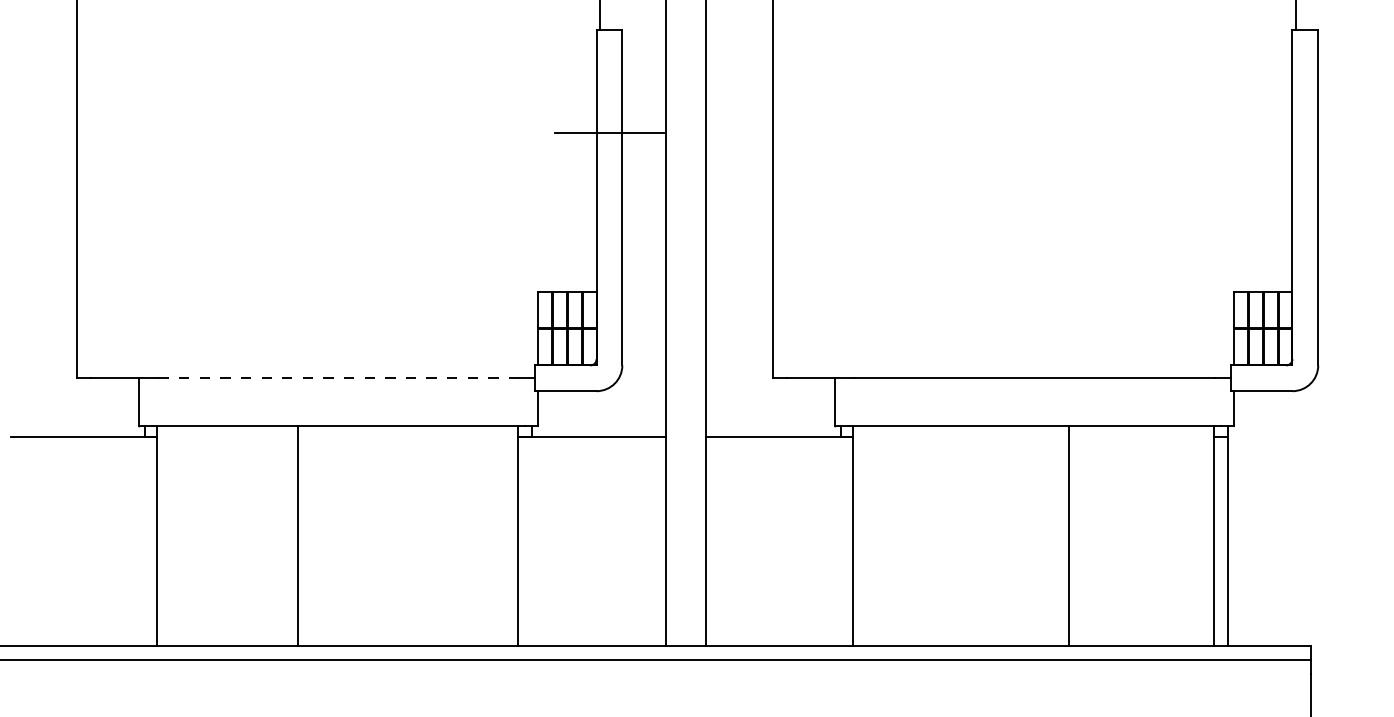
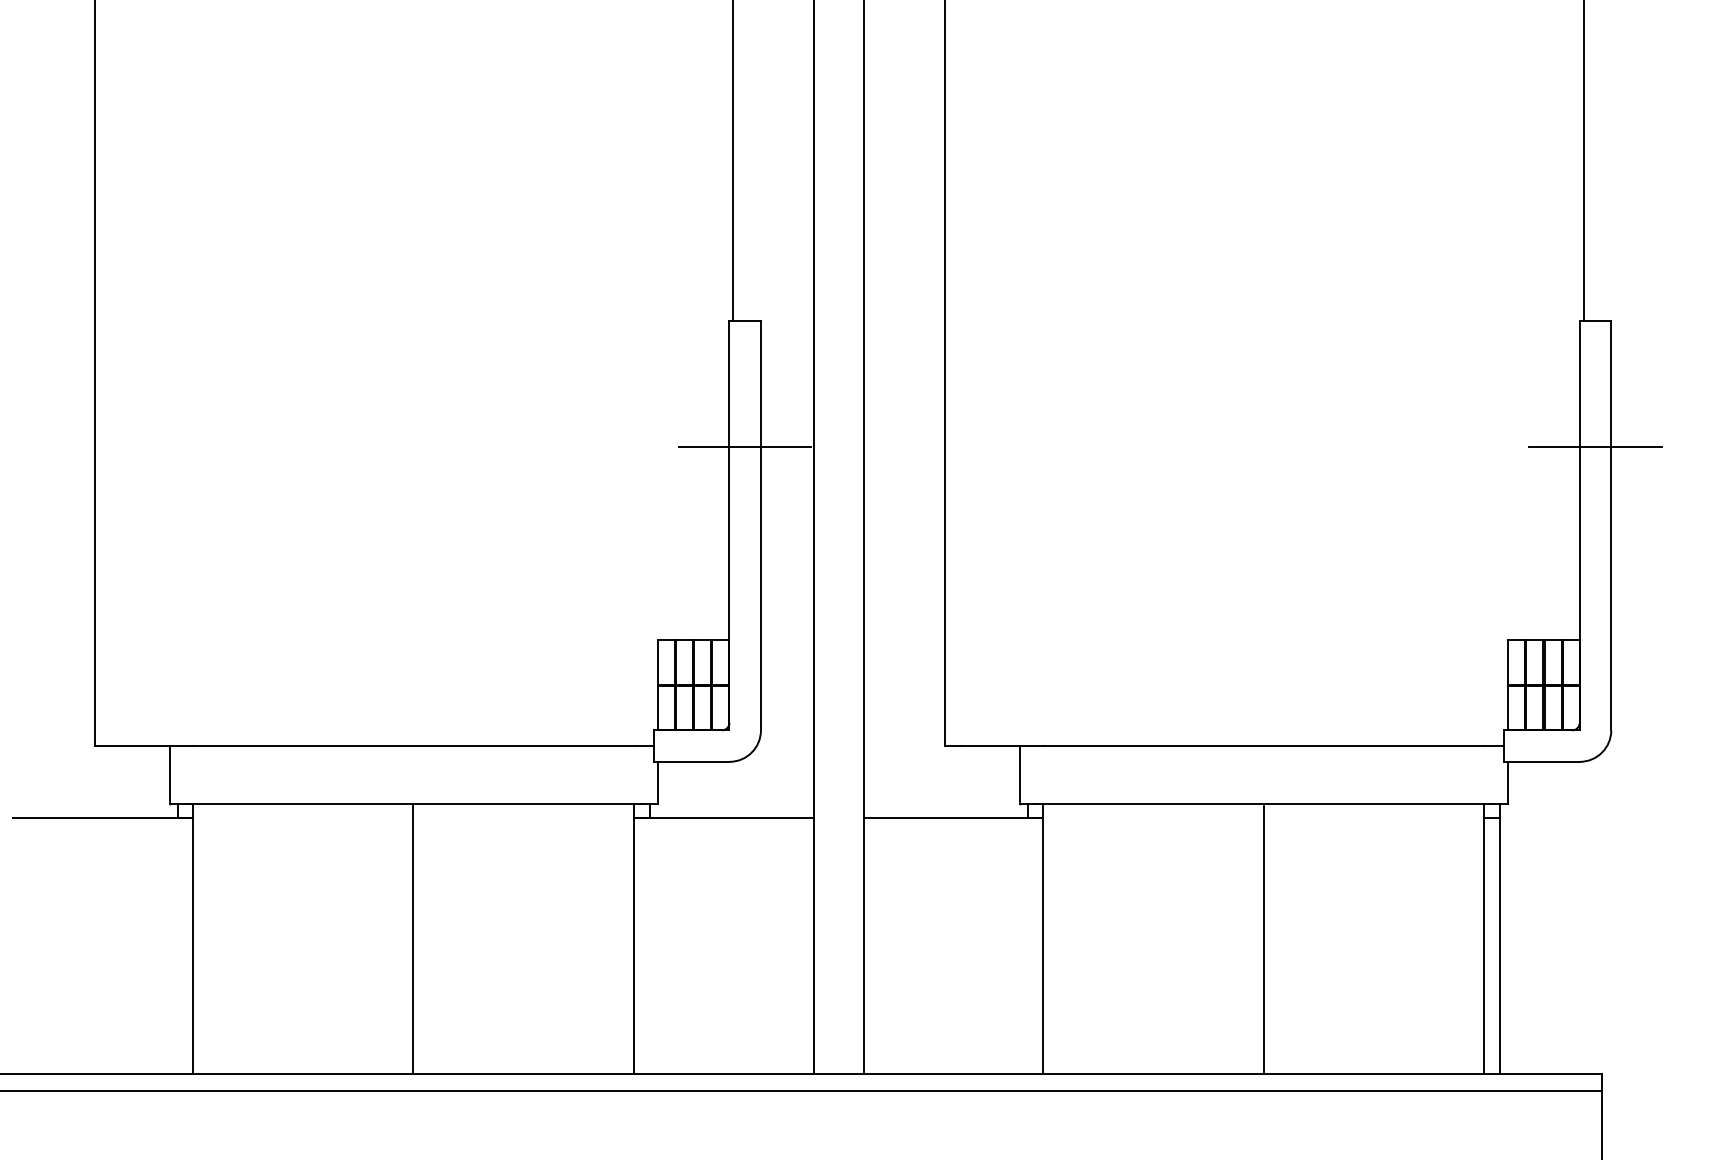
line: (1305, 133) -> (1595, 446), added
line: (338, 378) -> (414, 746), dashed -> solid
line: (297, 535) -> (413, 938), moved
line: (1068, 535) -> (1263, 938), moved

